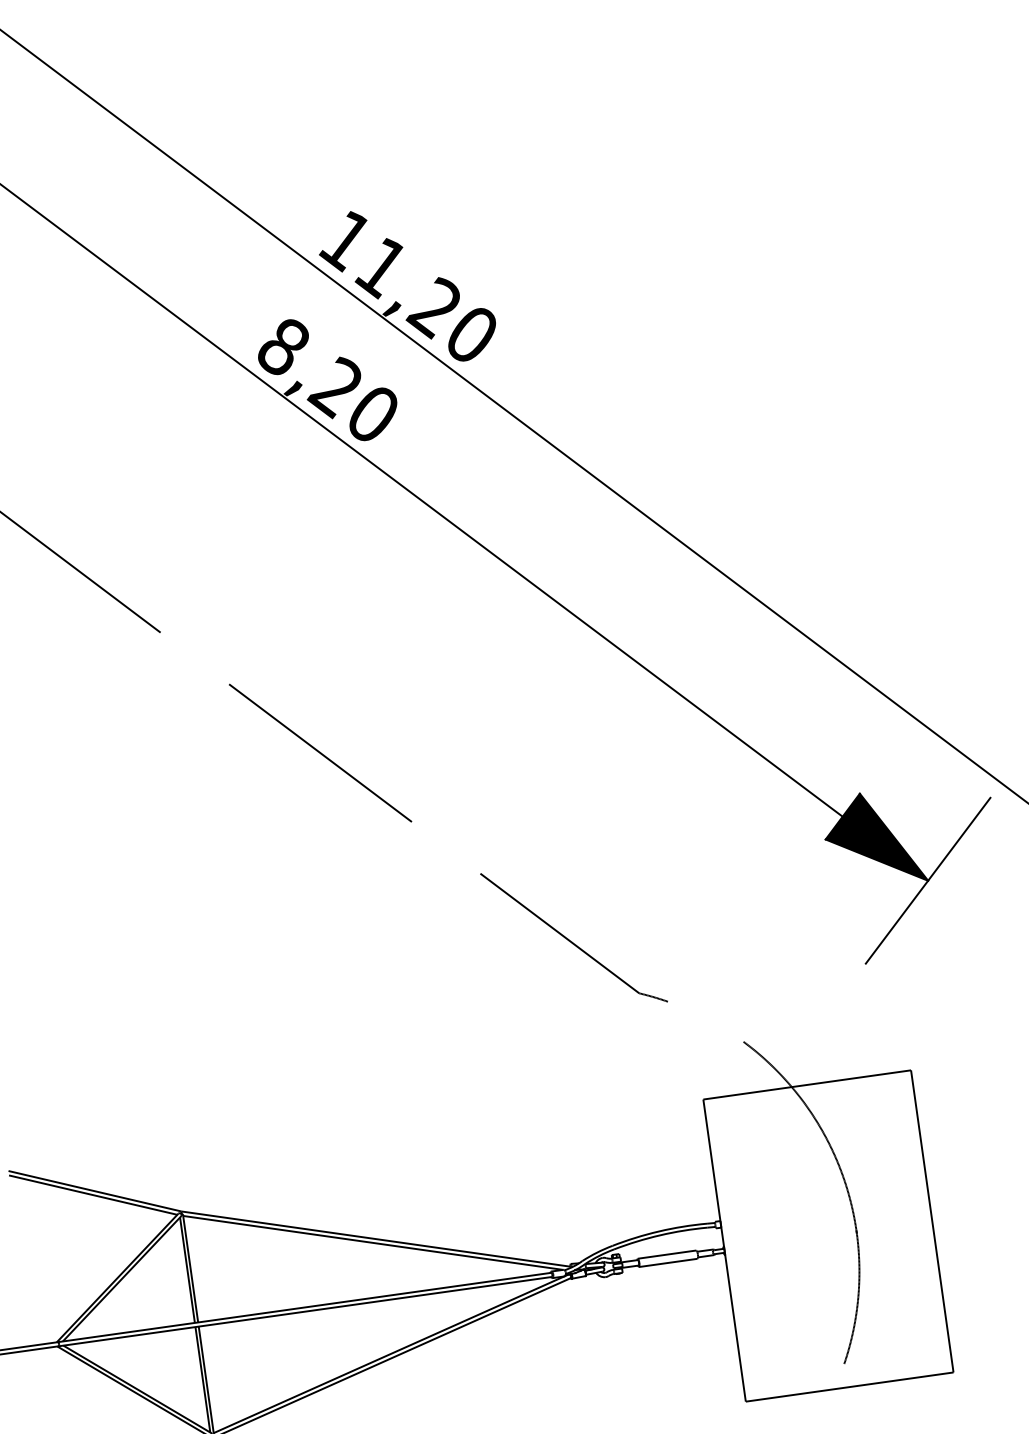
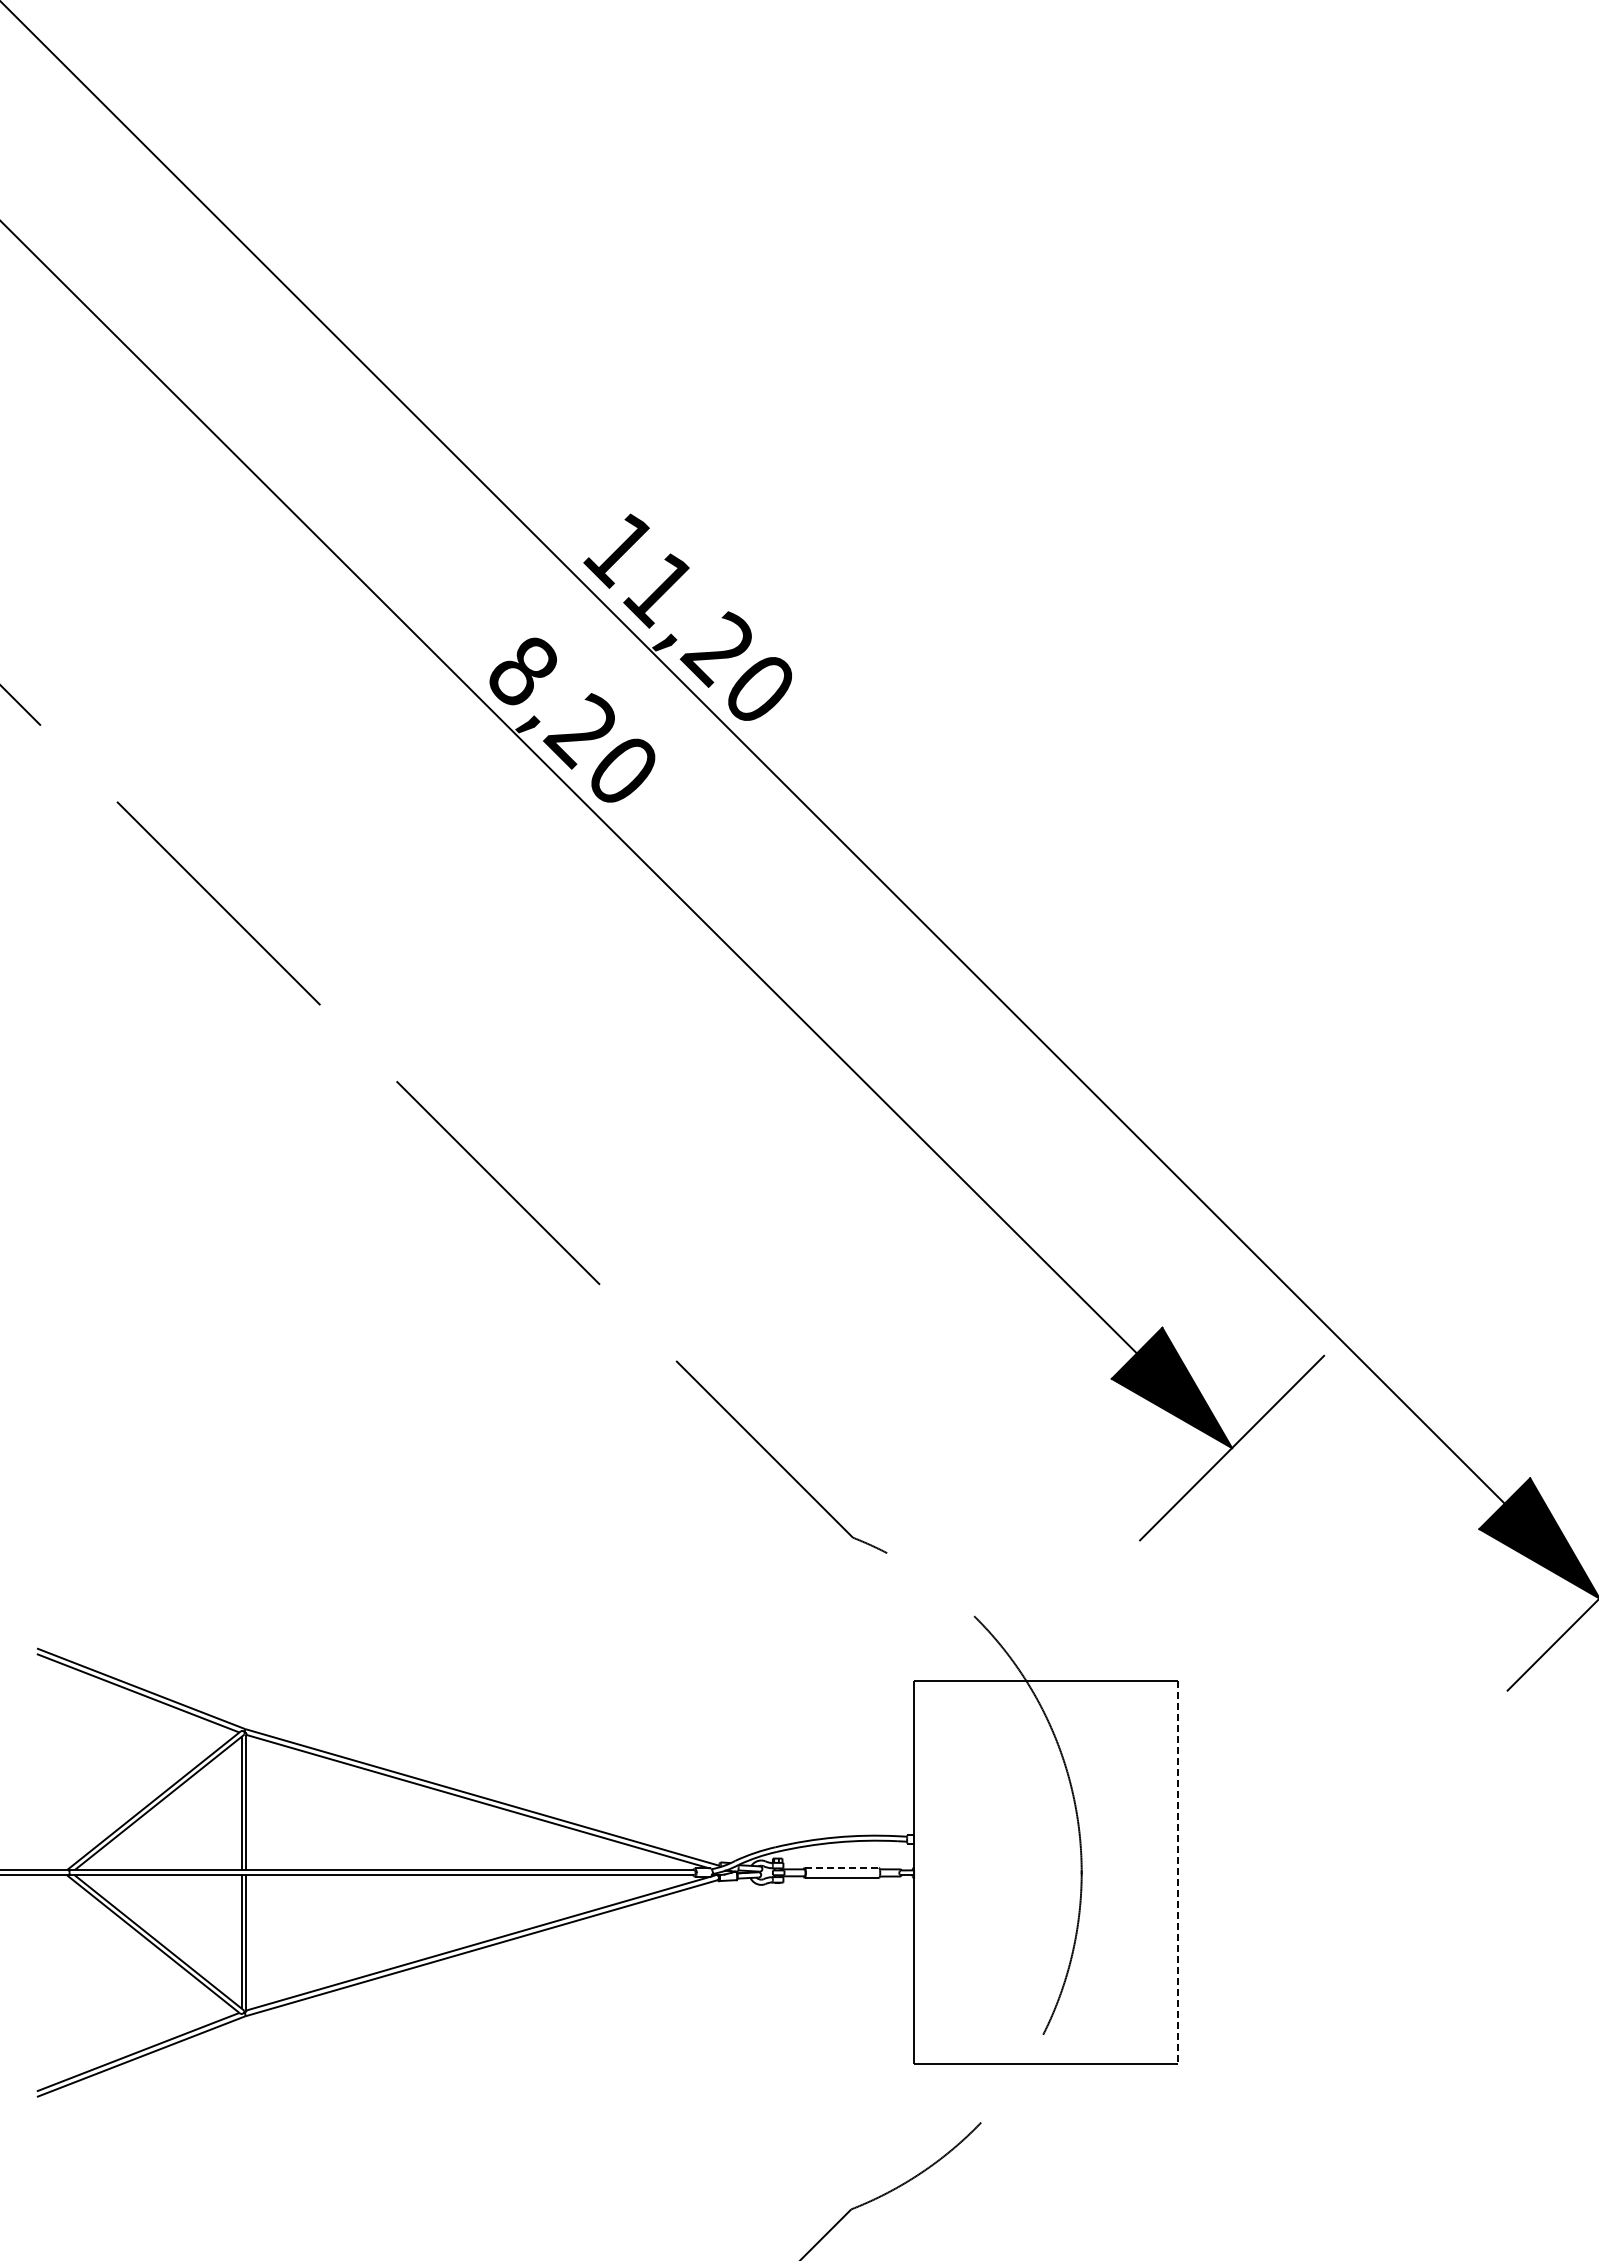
line: (932, 1221) -> (1177, 1872), solid -> dashed
line: (667, 1254) -> (842, 1867), solid -> dashed

